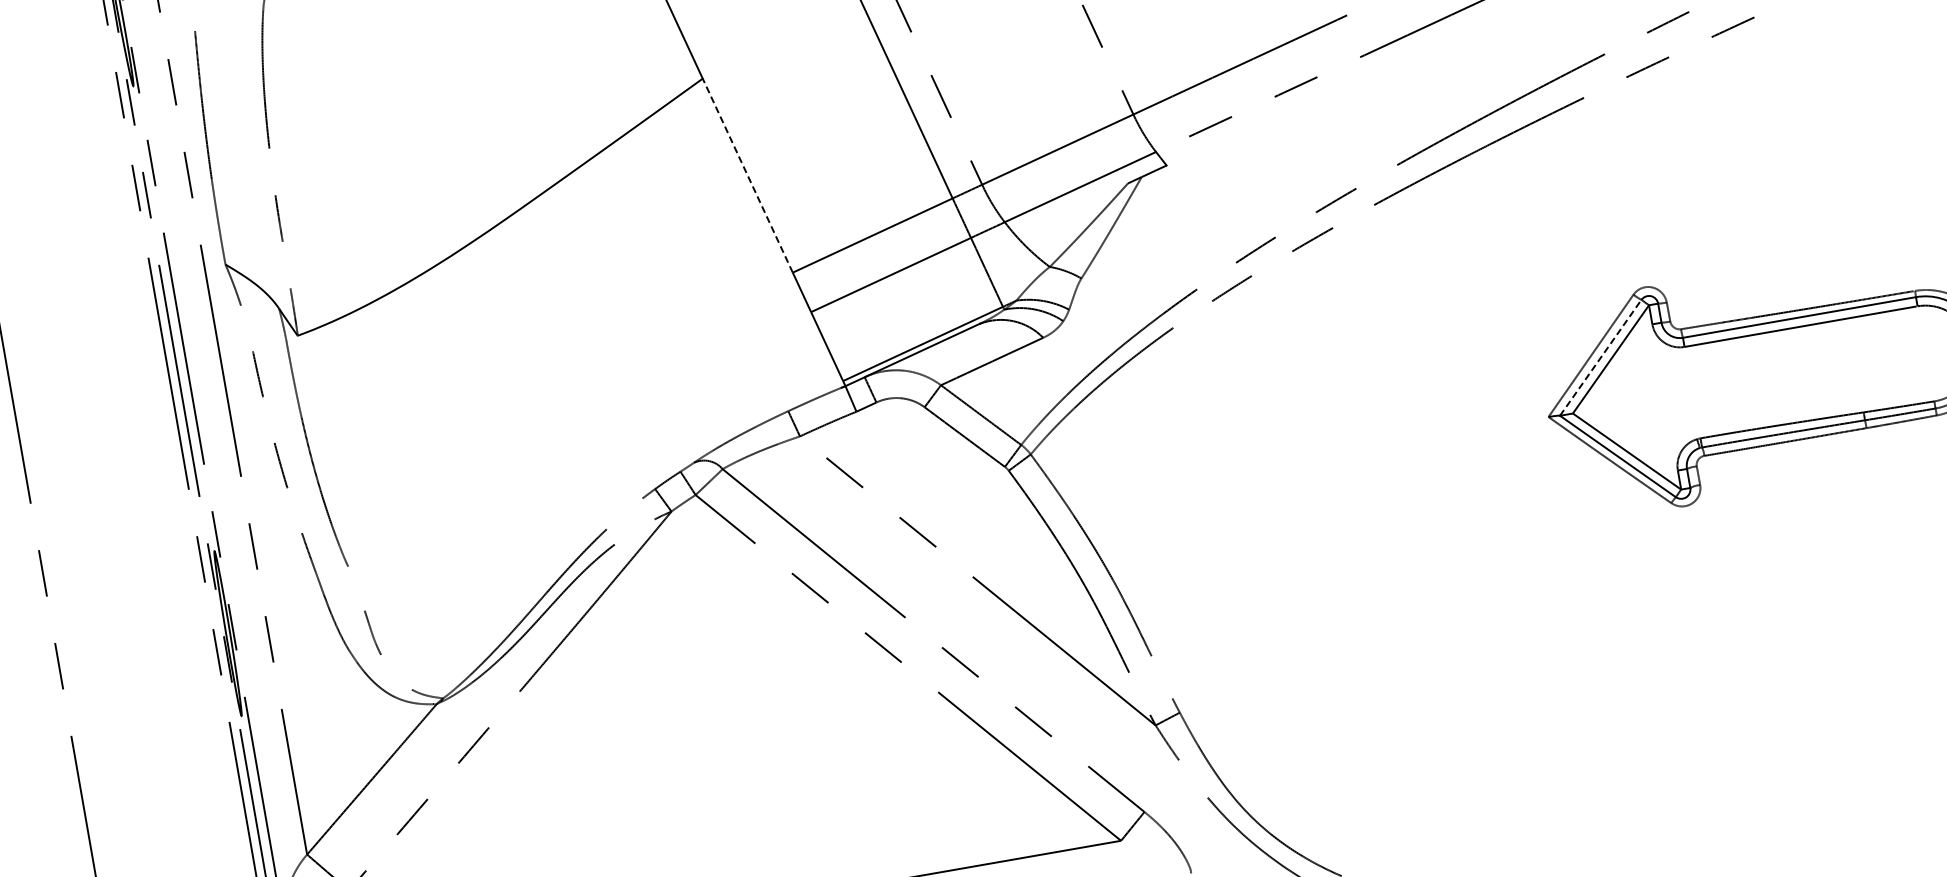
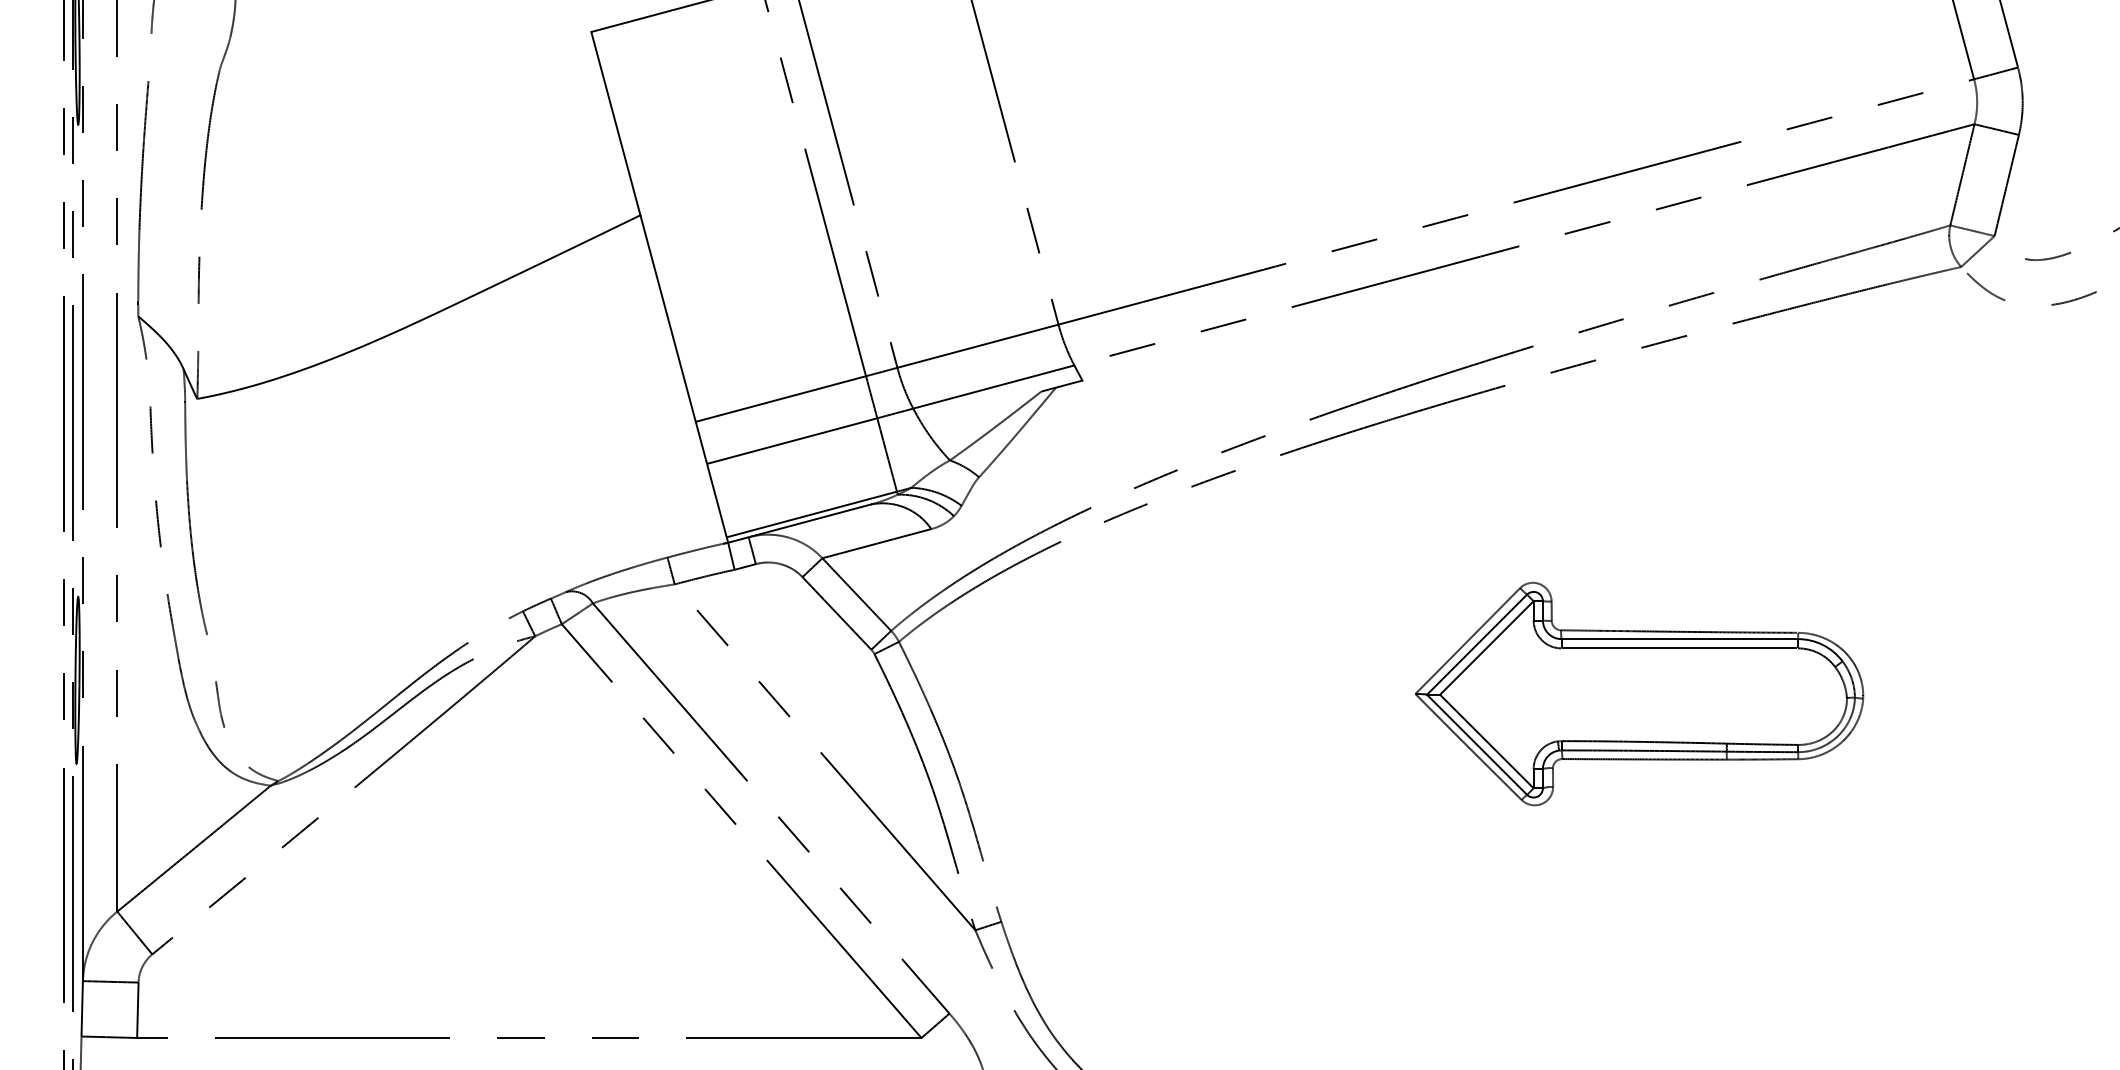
line: (748, 175) -> (668, 318), dashed -> solid
line: (1601, 357) -> (1477, 644), dashed -> solid

